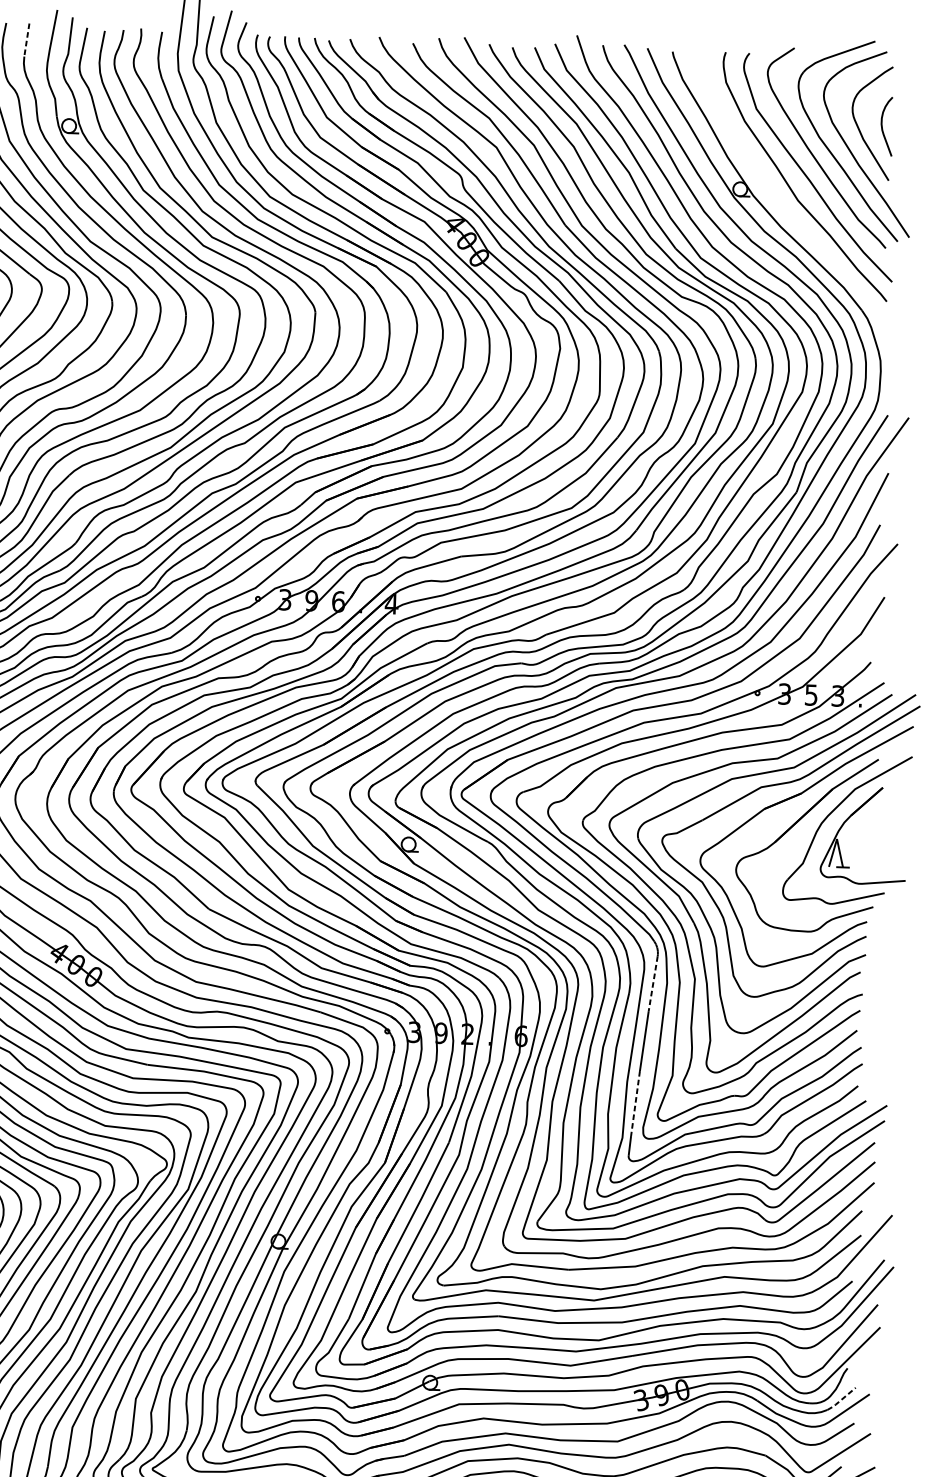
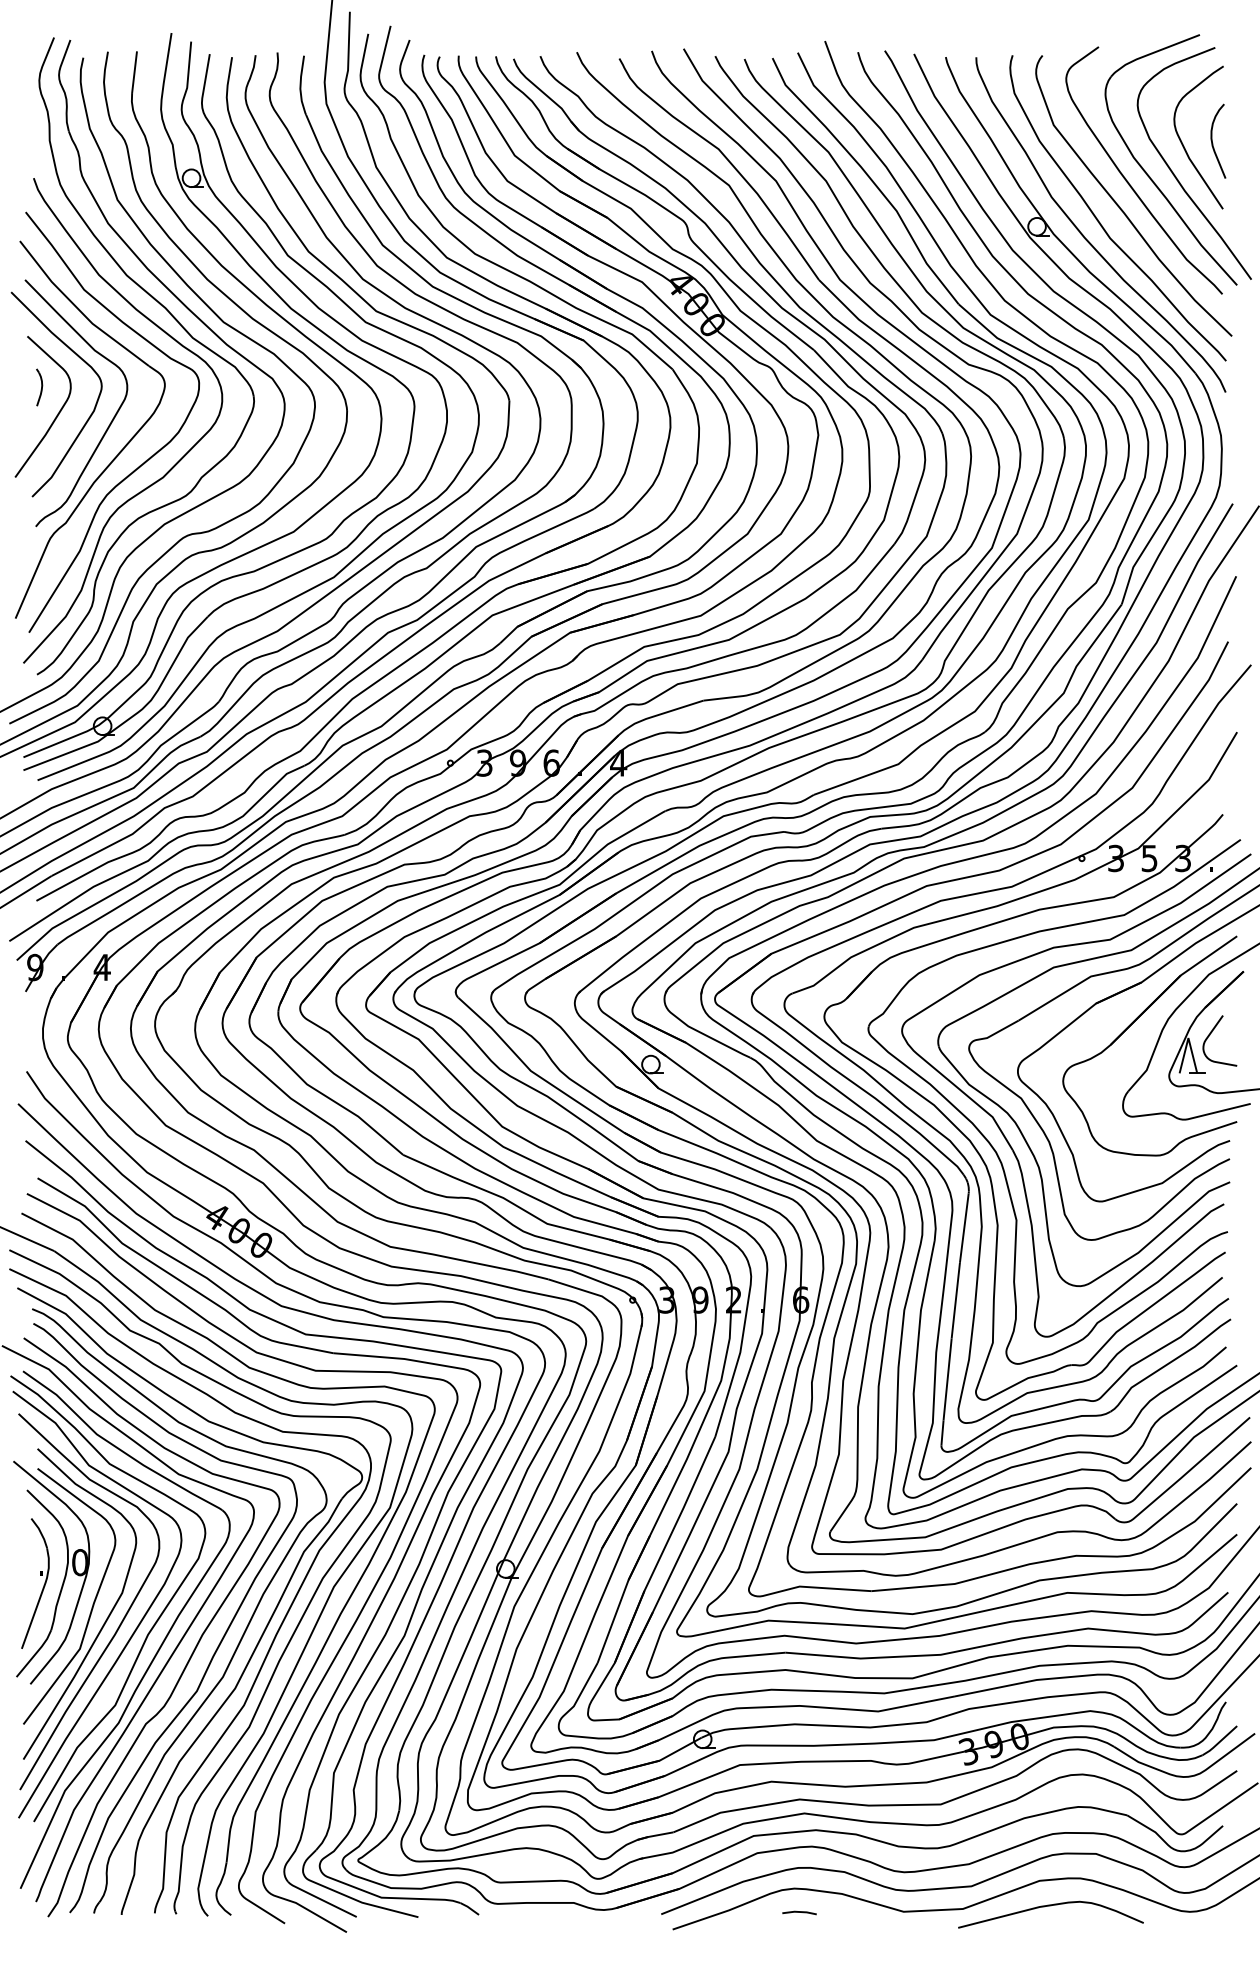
line: (26, 40) -> (134, 72), dashed -> solid
curve: (777, 197) -> (1084, 235), added
curve: (854, 837) -> (1210, 1035), added
line: (653, 984) -> (964, 1228), dashed -> solid
line: (635, 1103) -> (947, 1379), dashed -> solid
line: (841, 1400) -> (1219, 1742), dashed -> solid

